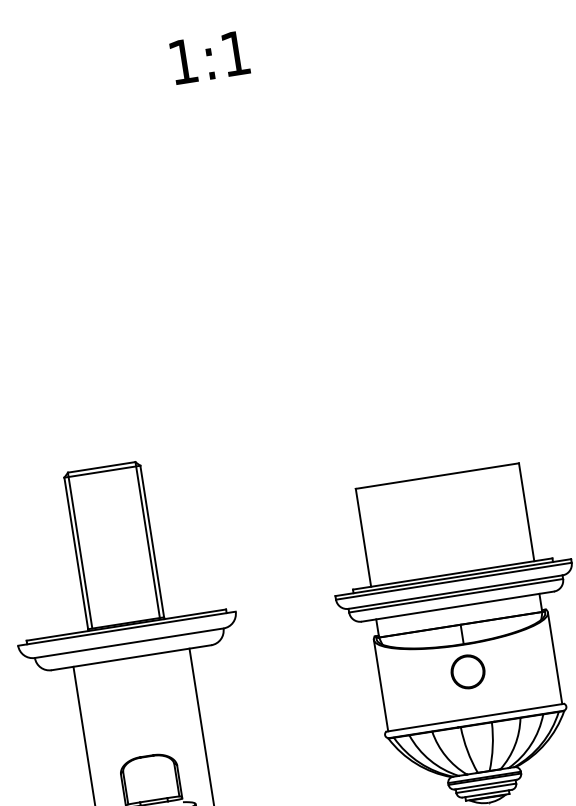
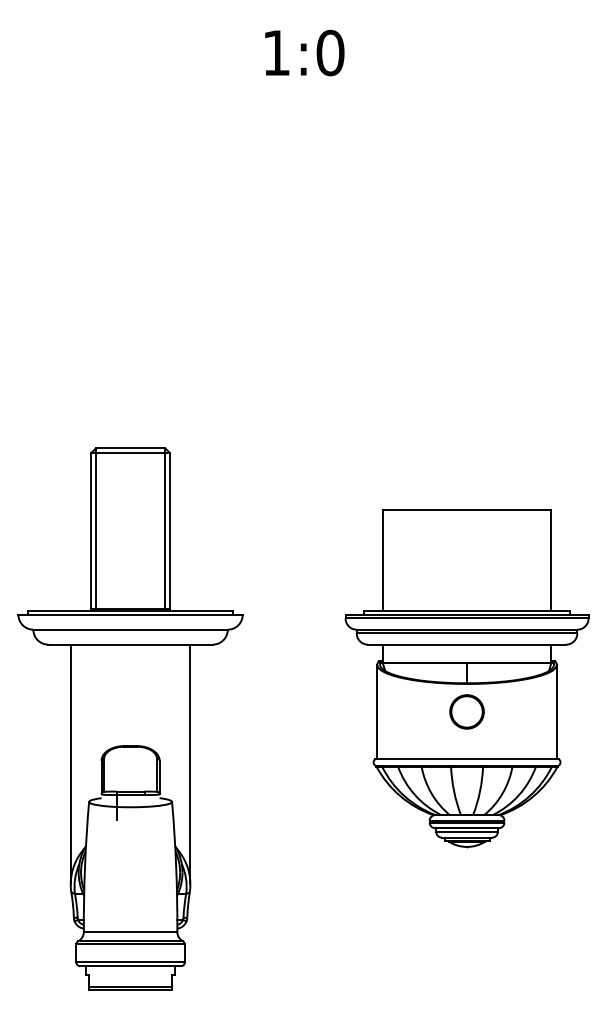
text: (235, 53) -> (330, 52), 1:1 -> 1:0

